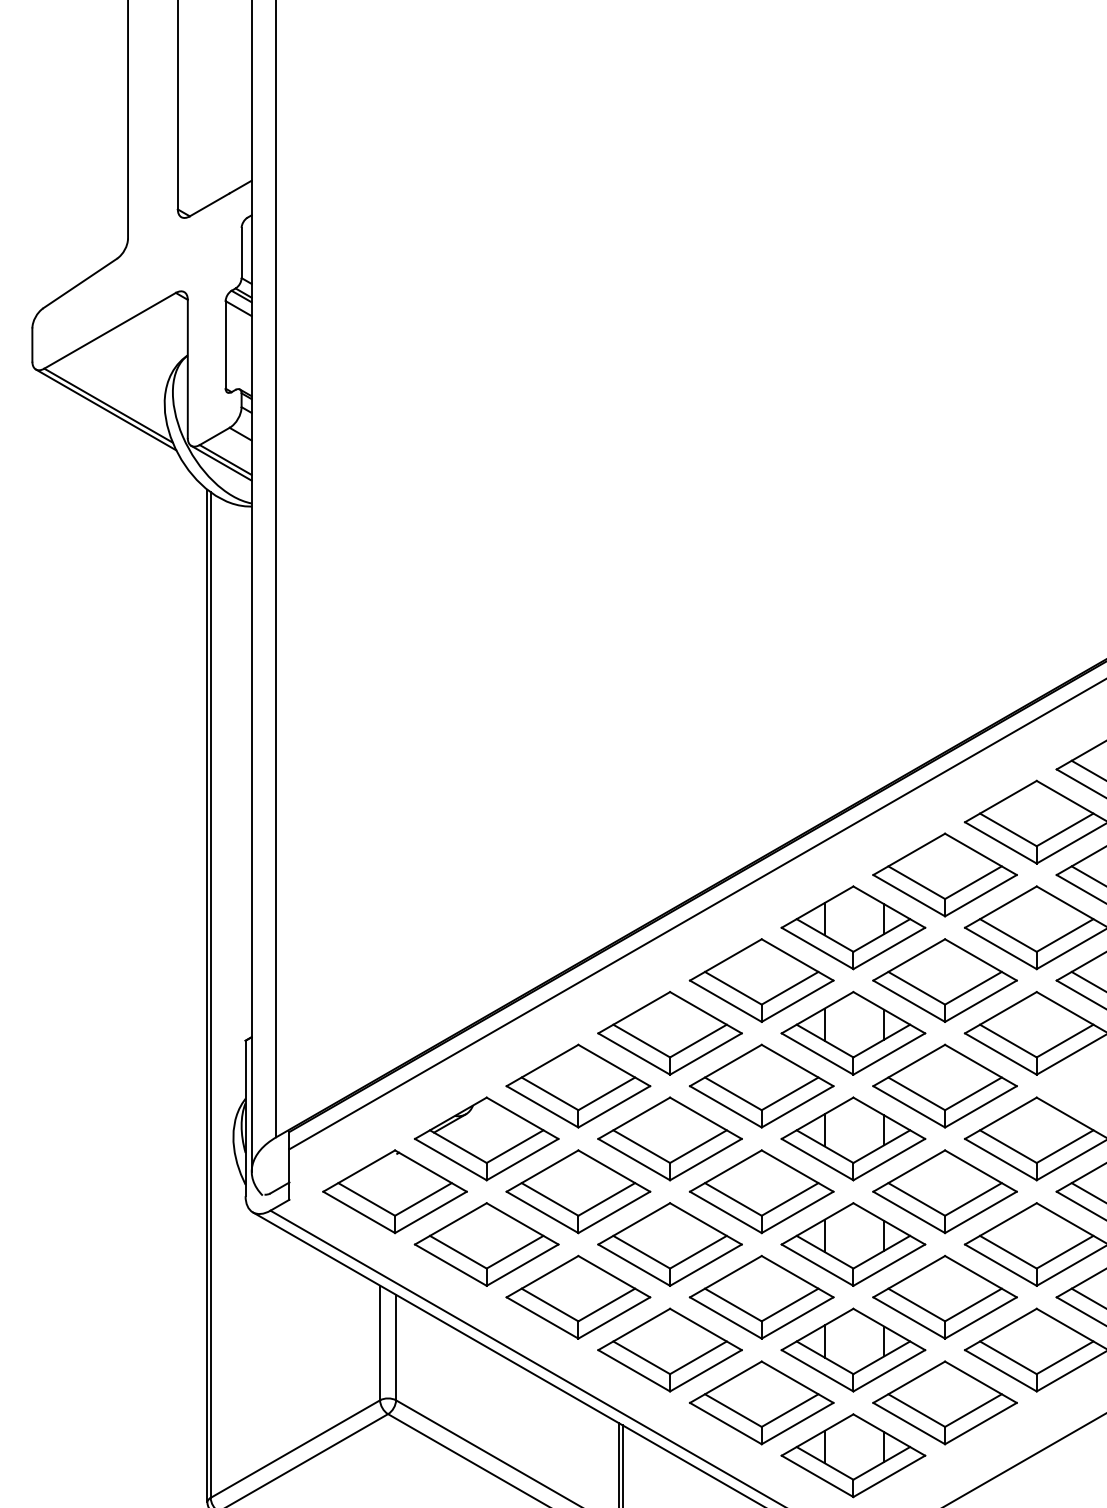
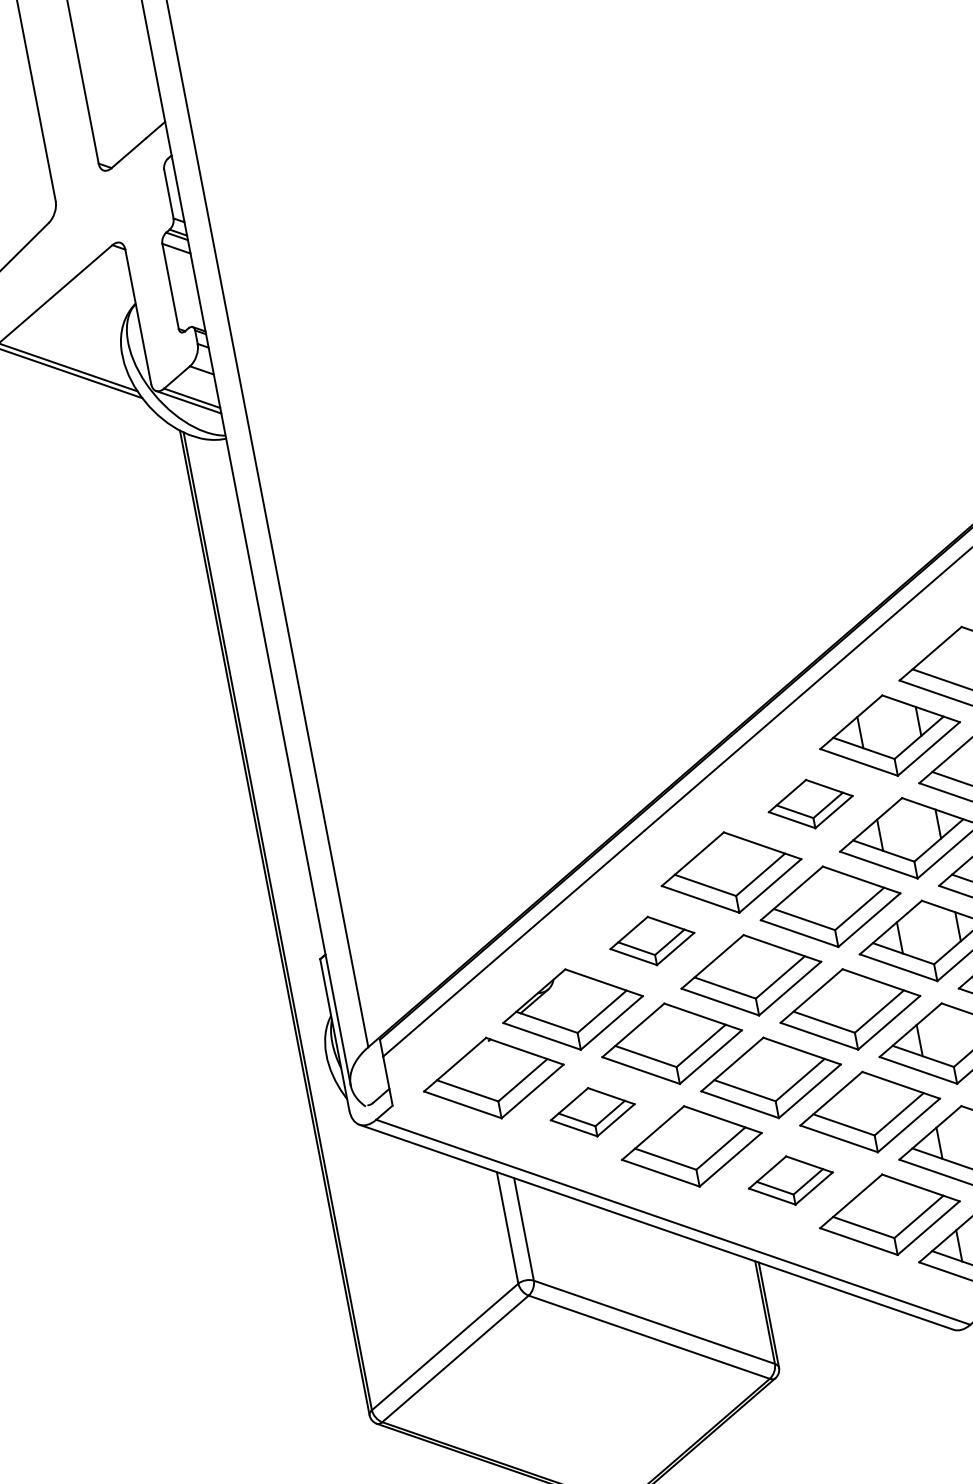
part: (761, 980) -> (810, 804), size x0.6
part: (578, 1085) -> (652, 940), size x0.6
part: (486, 1244) -> (592, 1112), size x0.6
part: (669, 1349) -> (790, 1180), size x0.6

